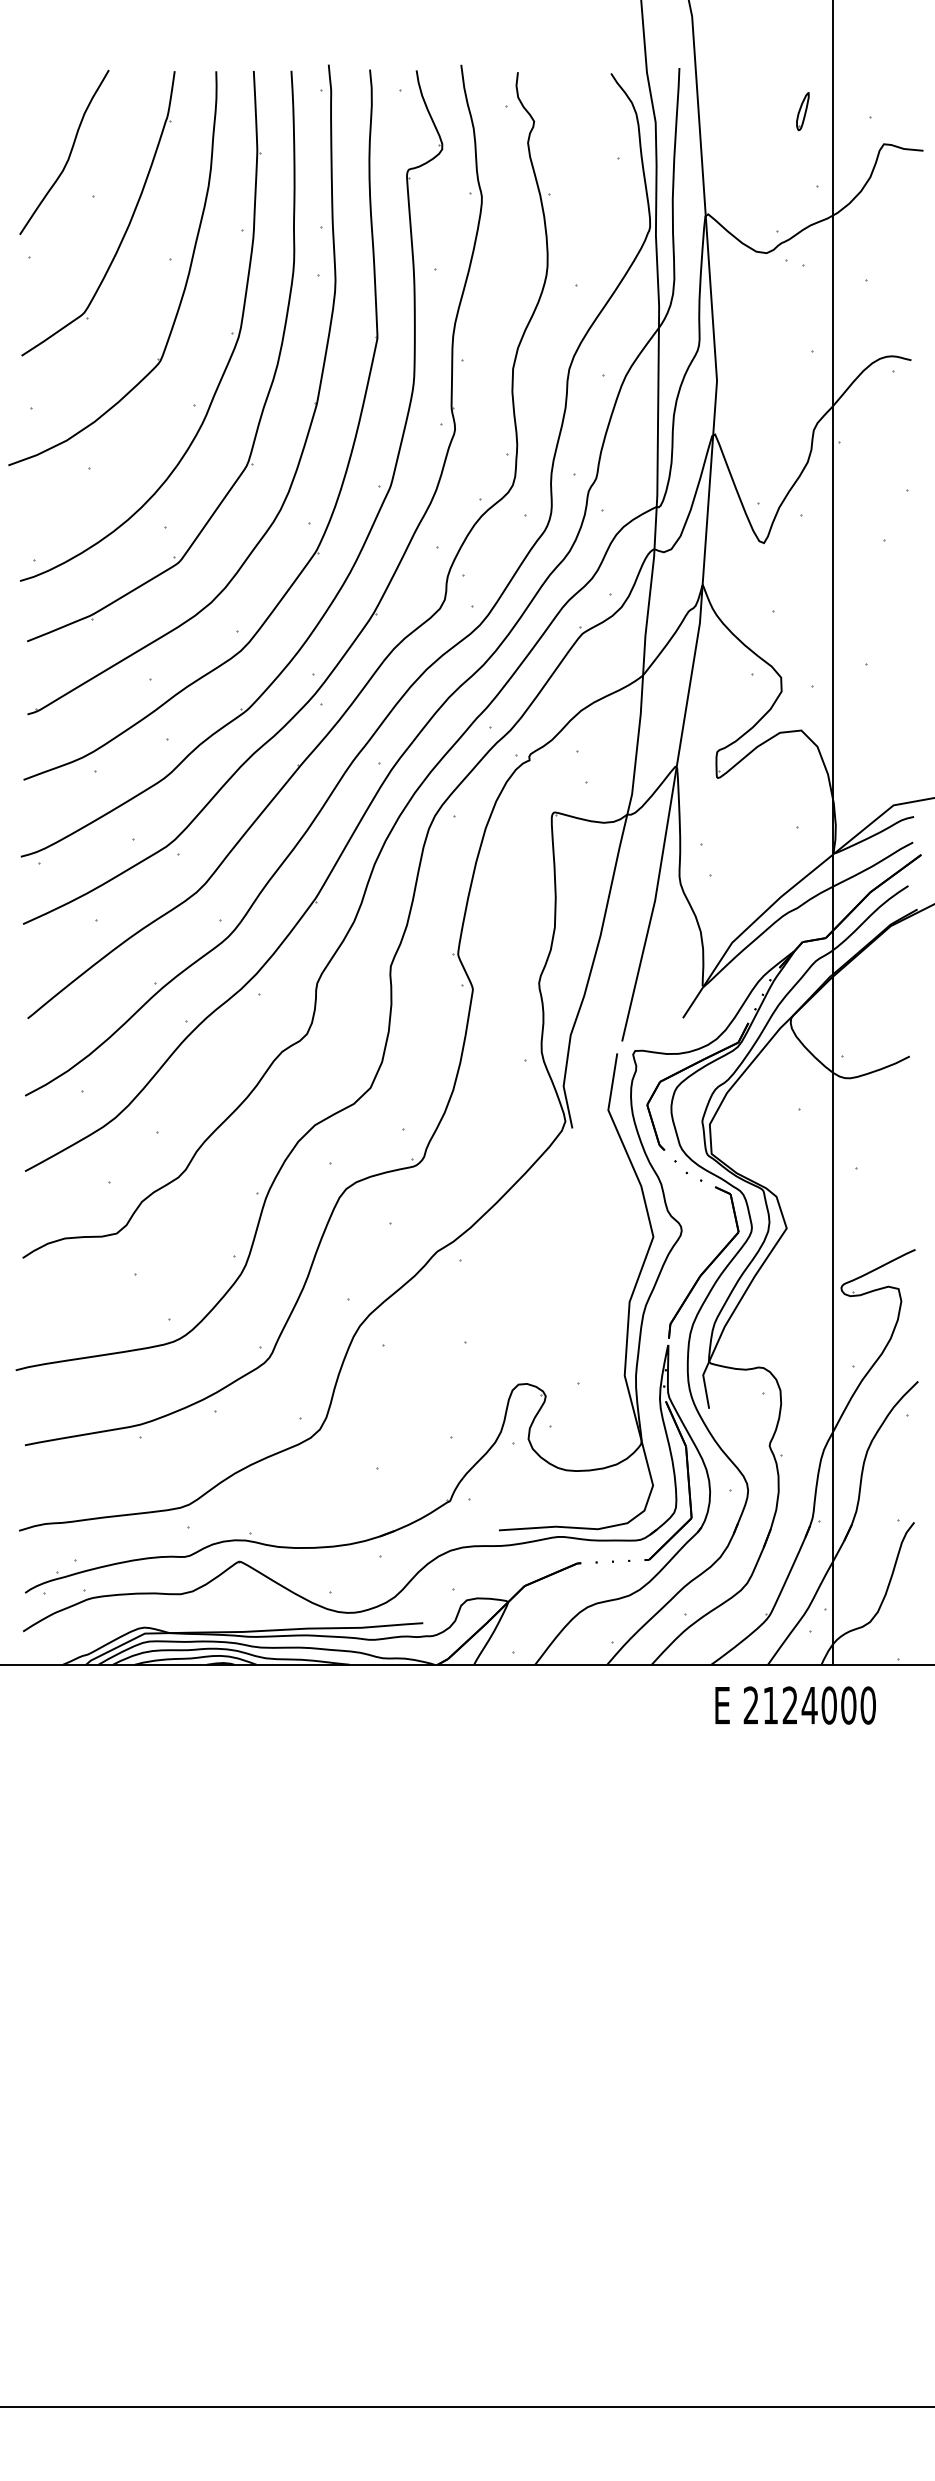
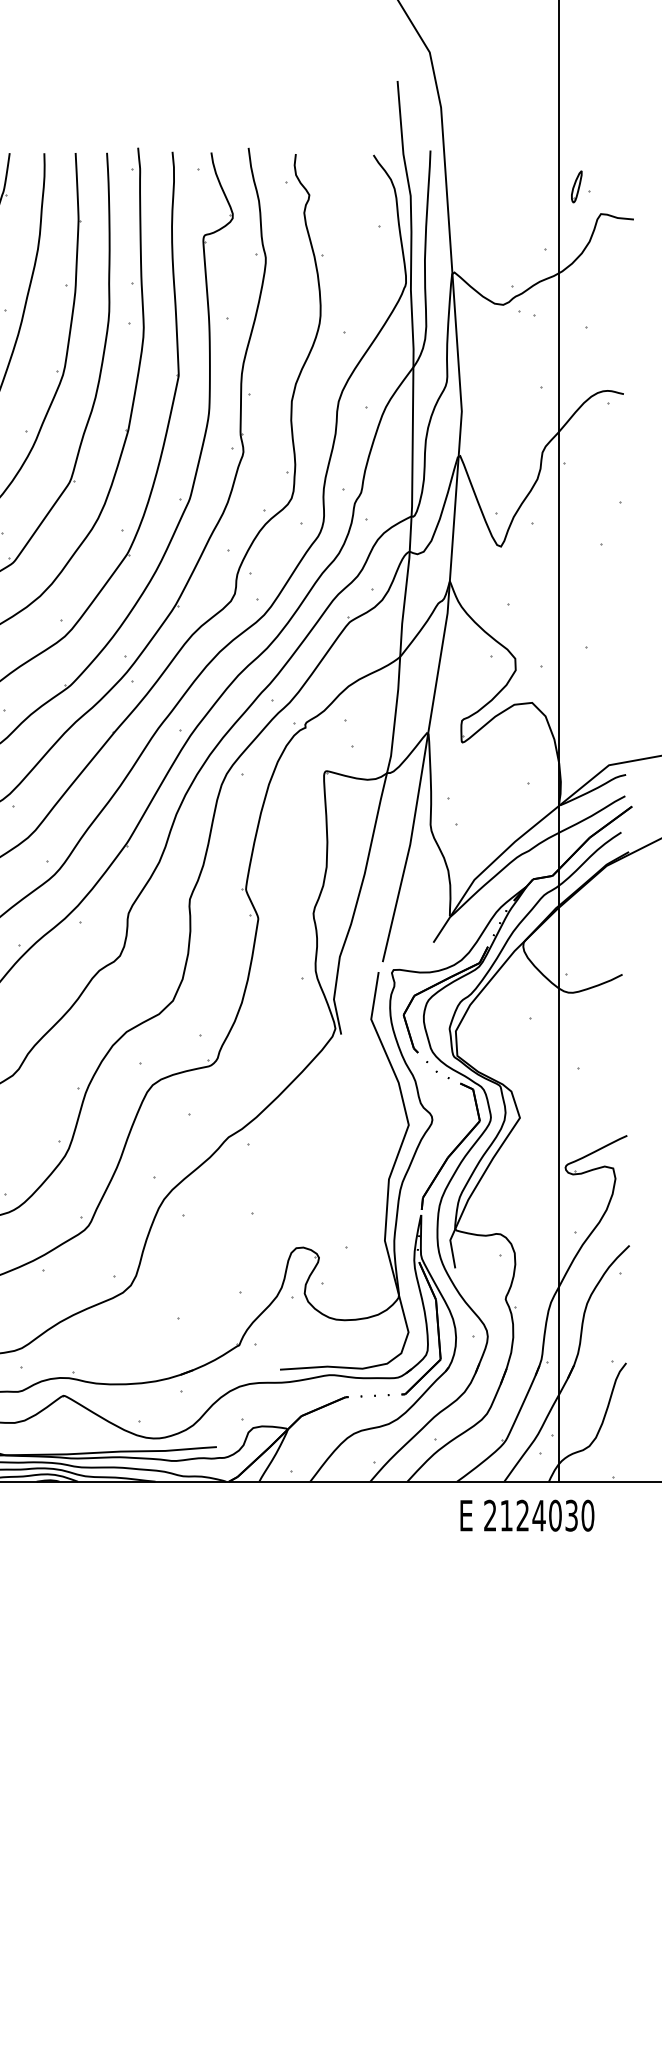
part: (802, 111) -> (576, 186), moved
text: (848, 1705) -> (571, 1515), 2124000 -> 2124030

